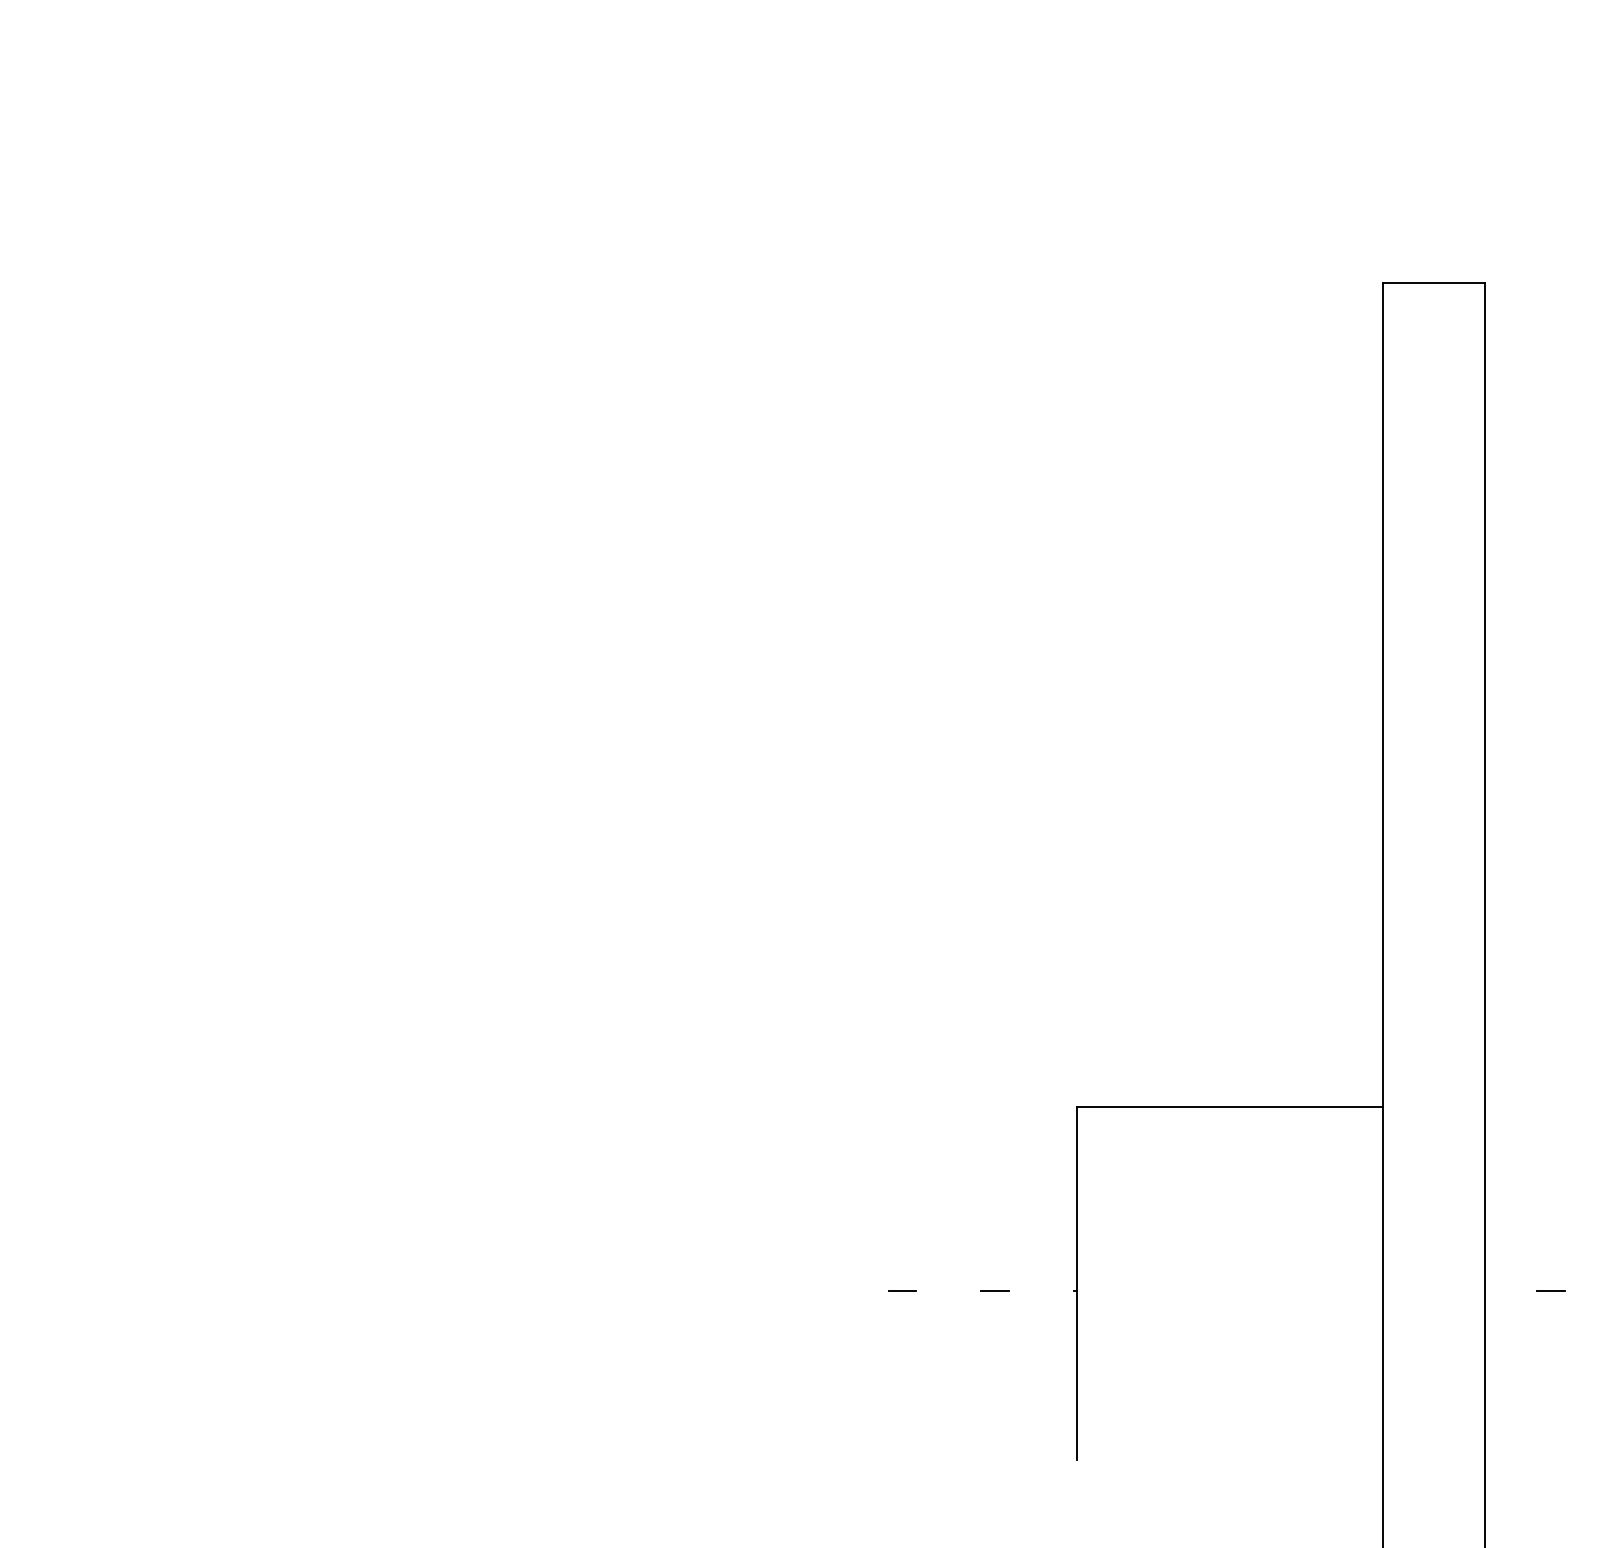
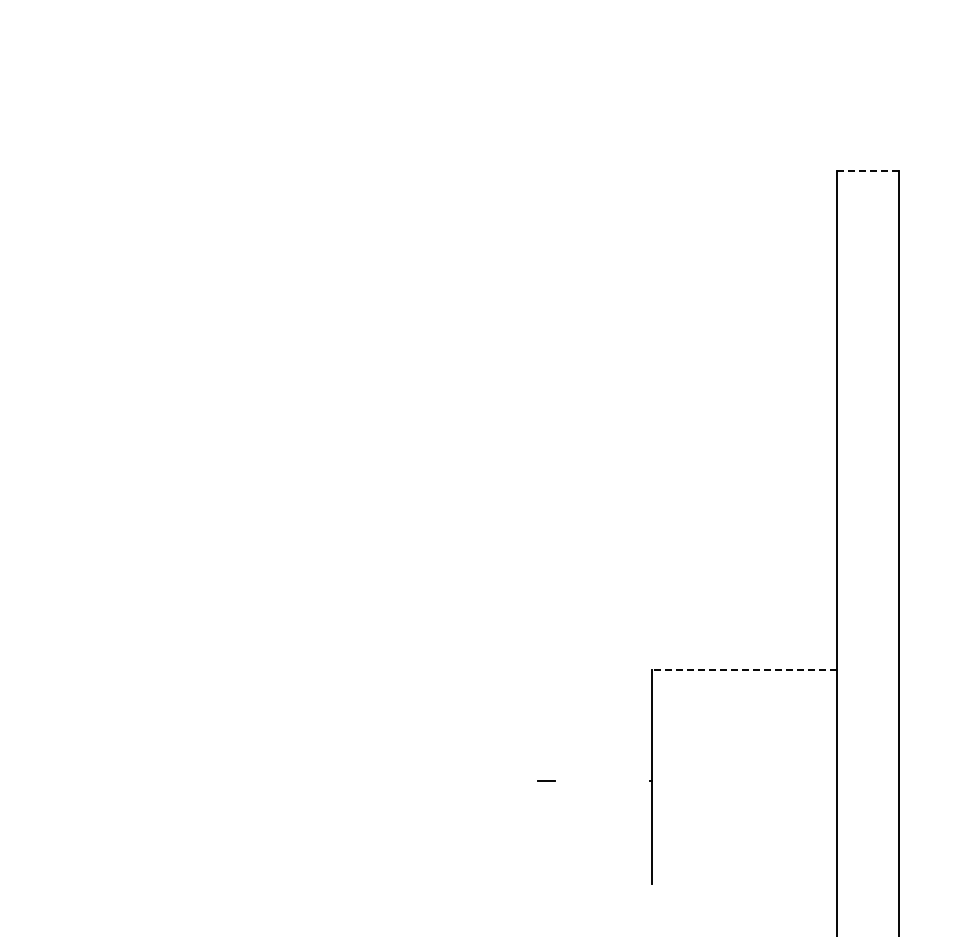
line: (1433, 283) -> (867, 171), solid -> dashed
line: (1230, 1106) -> (744, 669), solid -> dashed
line: (995, 1289) -> (602, 780), removed
line: (1550, 1289) -> (938, 780), removed

